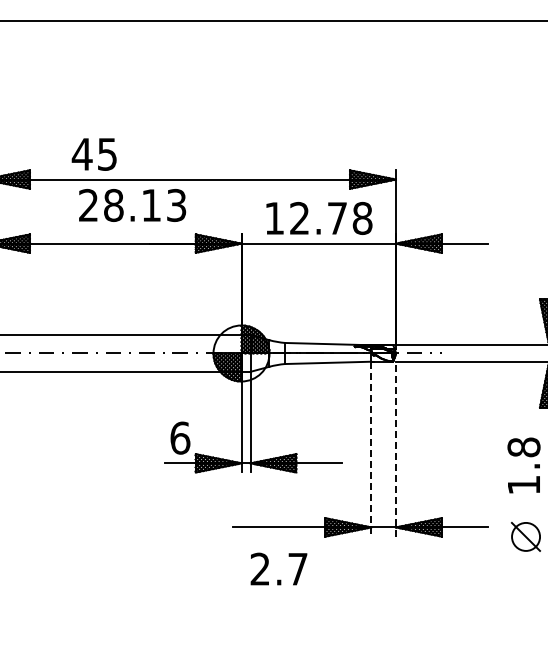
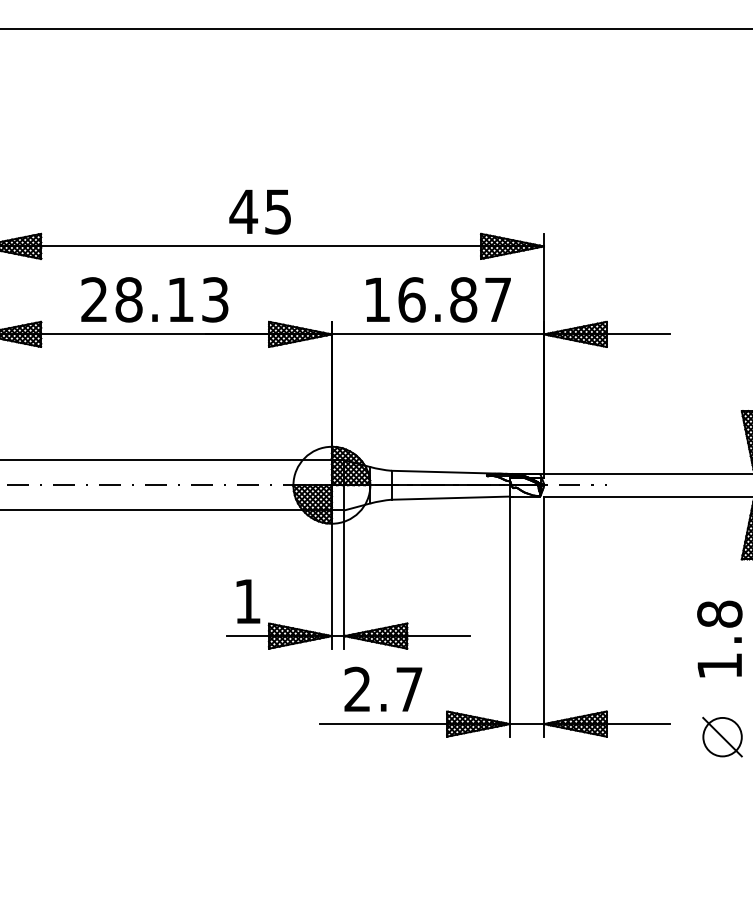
text: (93, 154) -> (259, 212), moved
text: (132, 205) -> (154, 299), moved
text: (331, 218) -> (455, 299), 12.78 -> 16.87
text: (180, 437) -> (248, 600), 6 -> 1
line: (395, 448) -> (543, 615), dashed -> solid
line: (371, 449) -> (510, 617), dashed -> solid
text: (278, 568) -> (382, 688), moved

